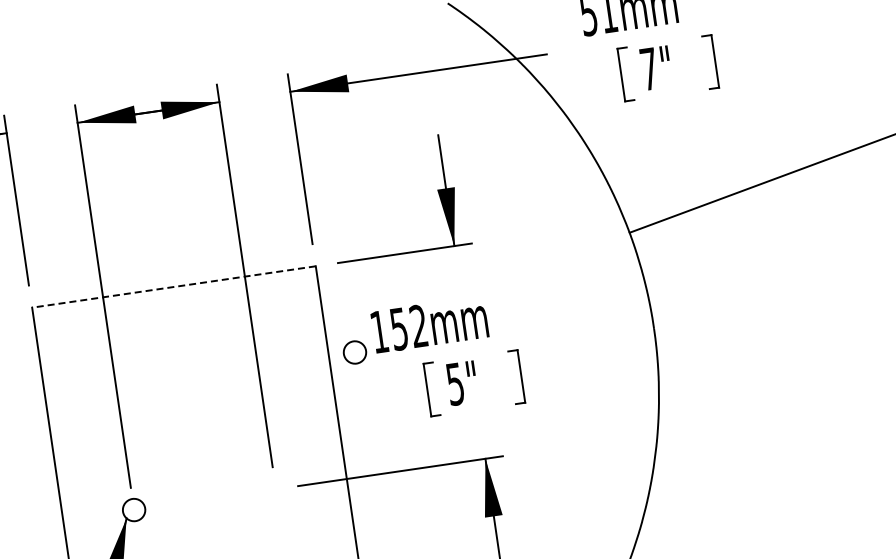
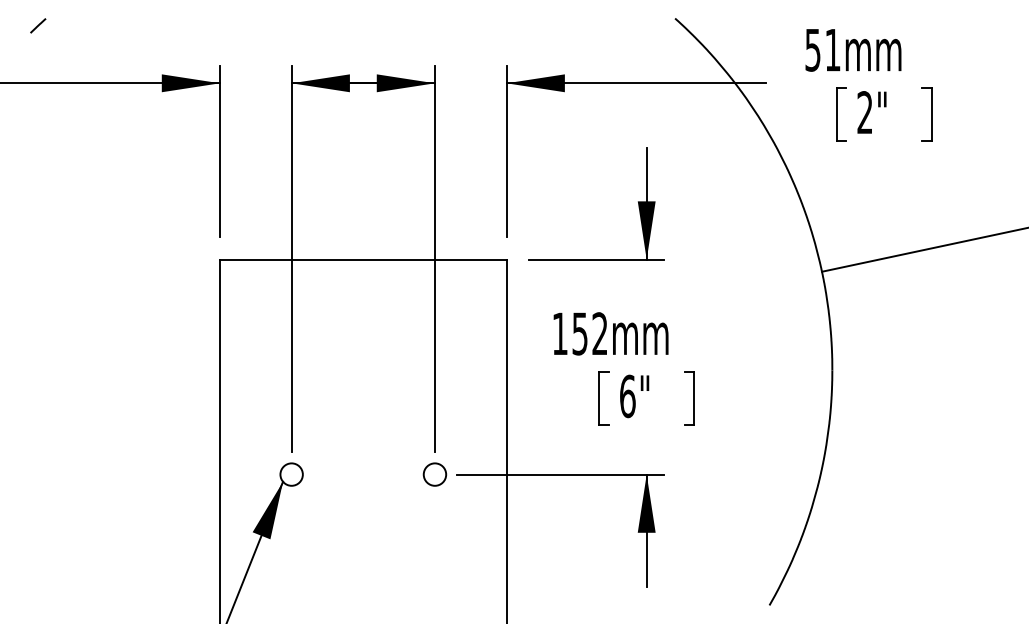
text: (648, 69) -> (864, 112), 7" -> 2"
line: (173, 286) -> (362, 259), dashed -> solid
circle: (354, 352) -> (434, 474), moved
text: (455, 384) -> (627, 396), 5" -> 6"

